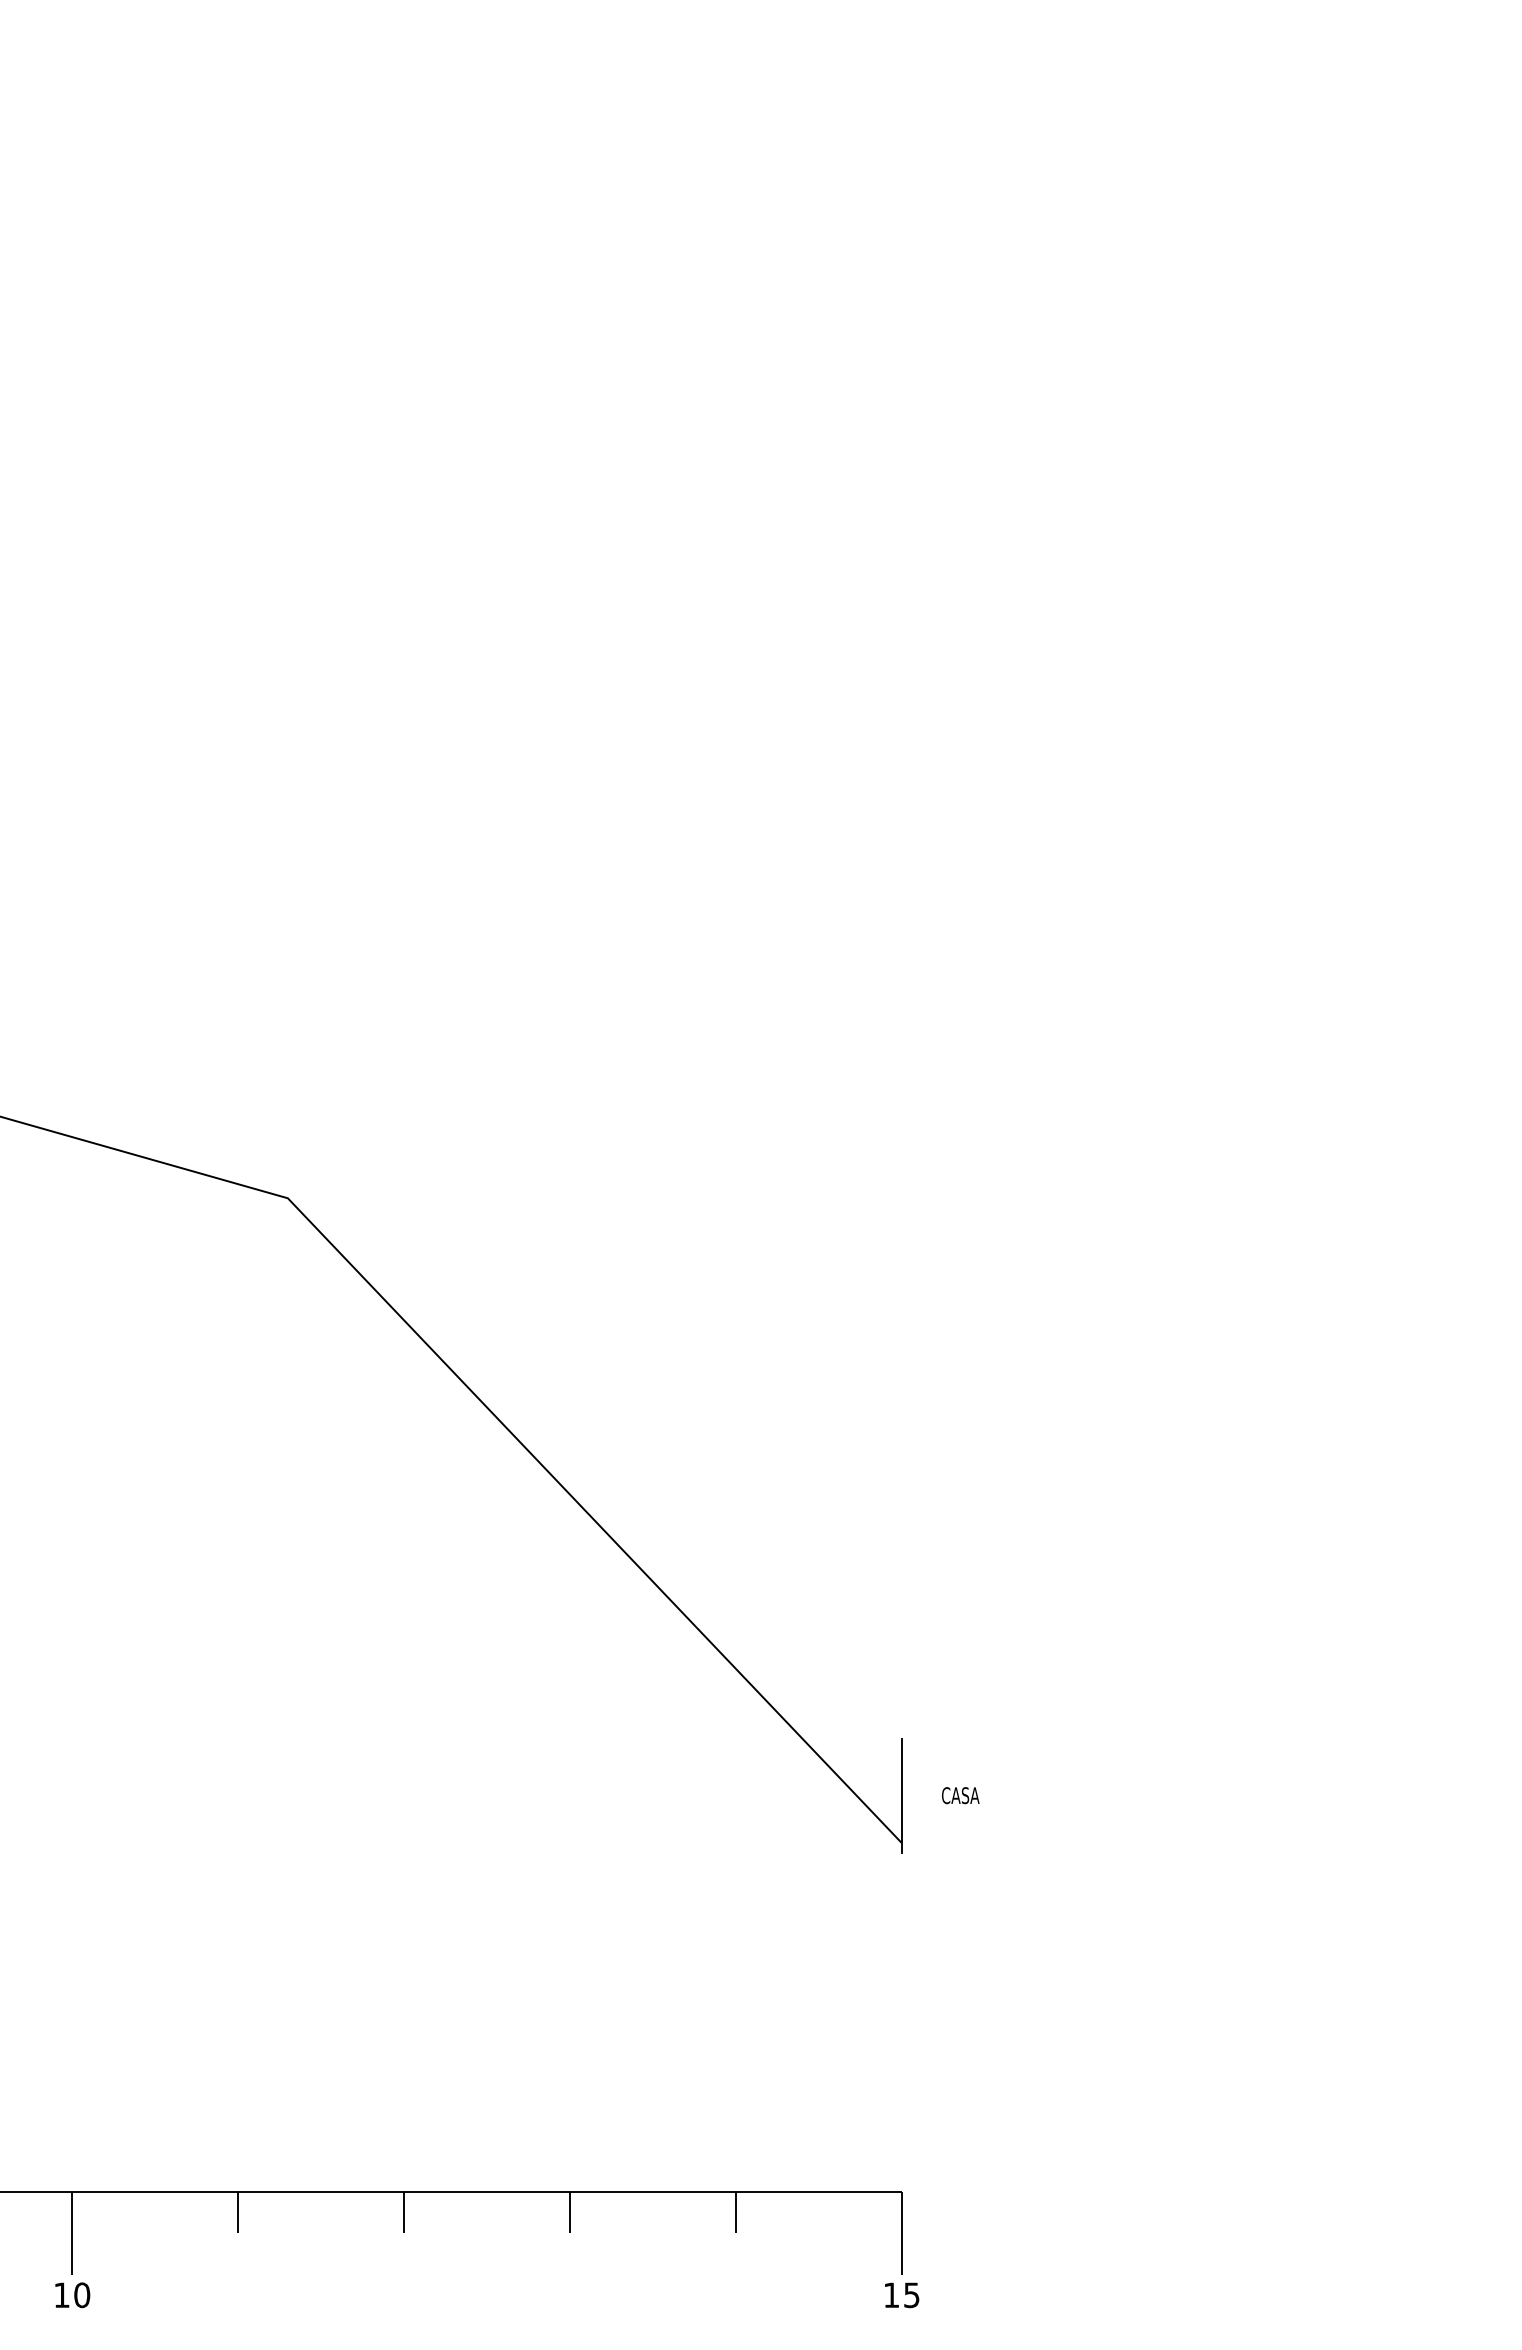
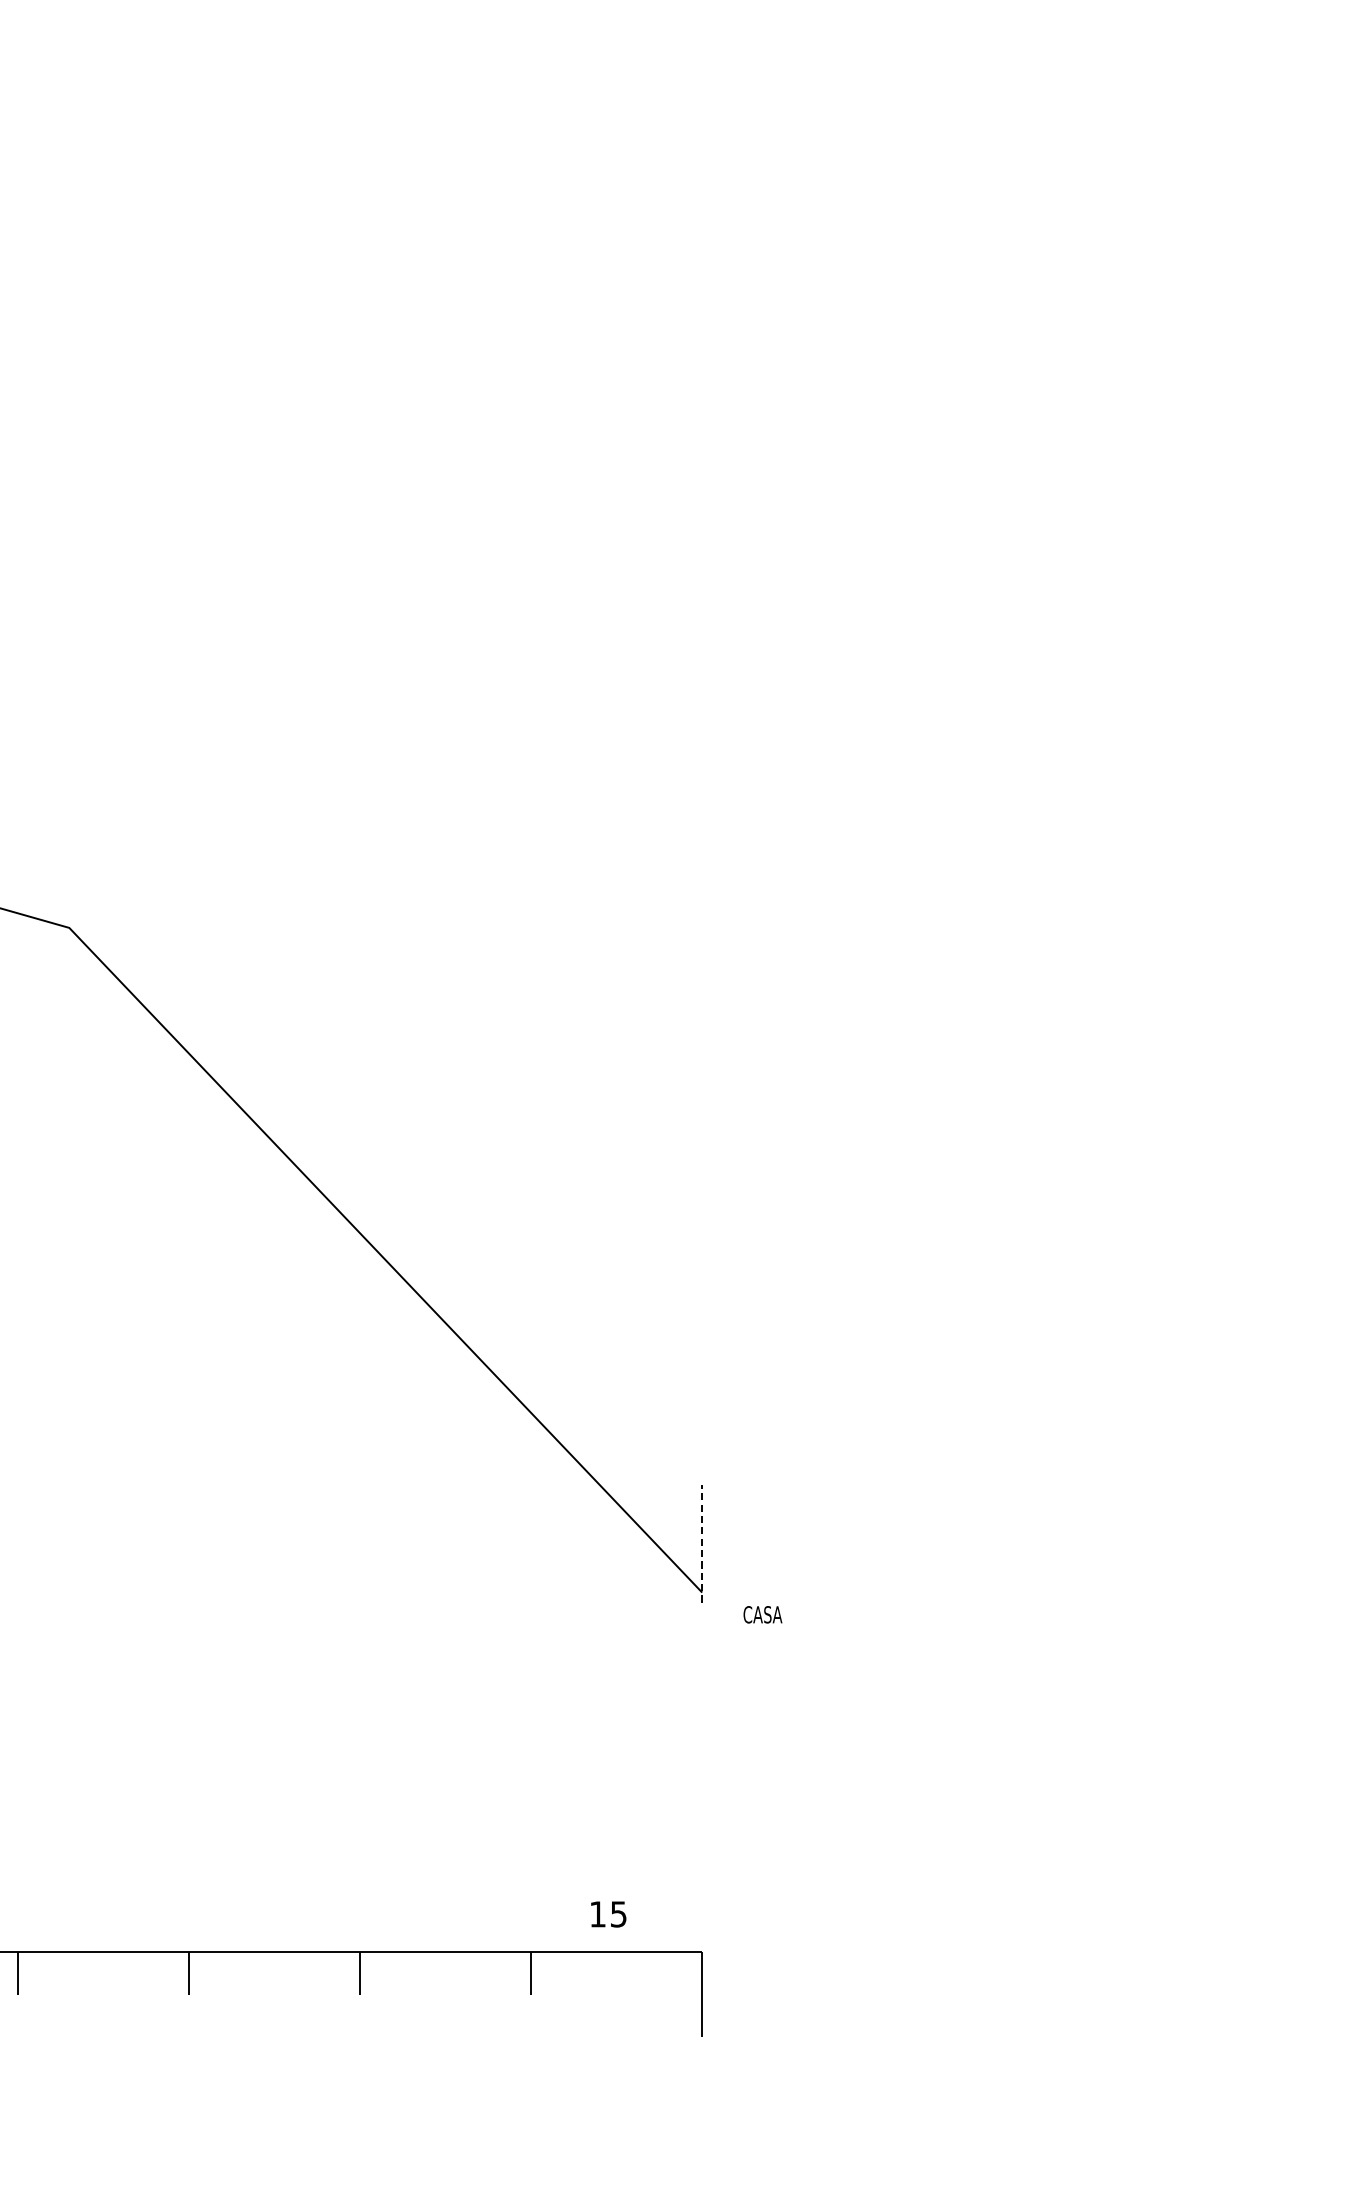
line: (901, 1795) -> (701, 1543), solid -> dashed
text: (960, 1795) -> (762, 1614), moved
text: (902, 2295) -> (609, 1914), moved

